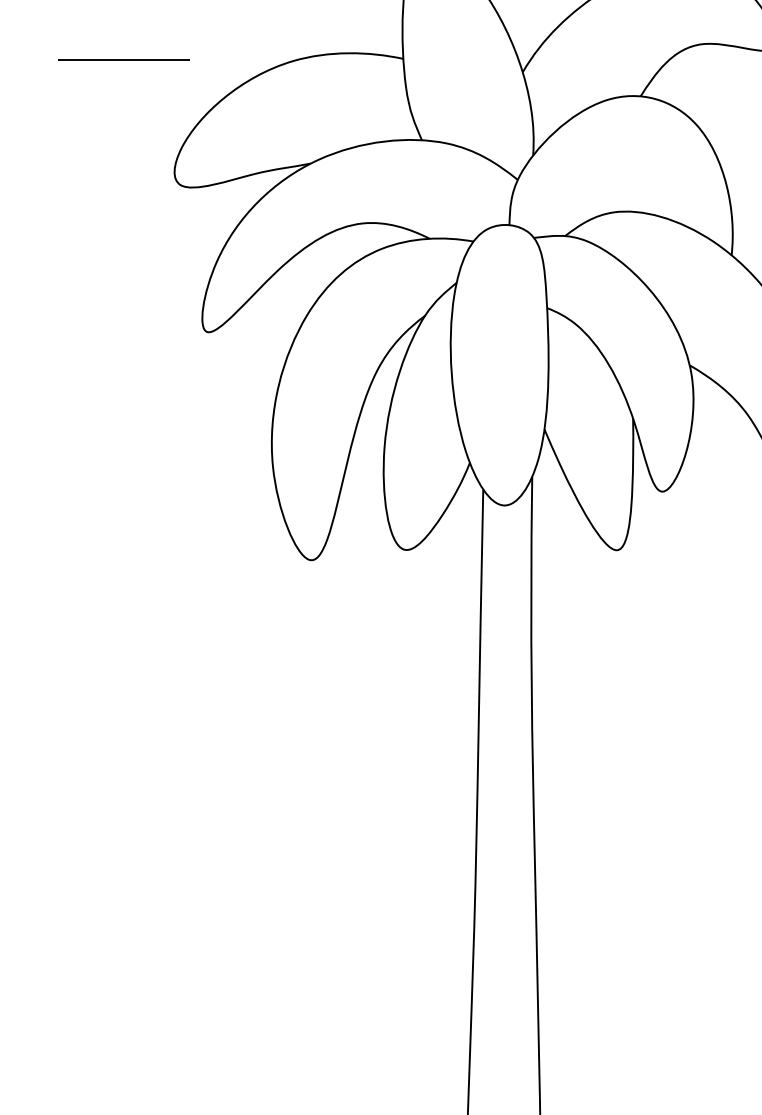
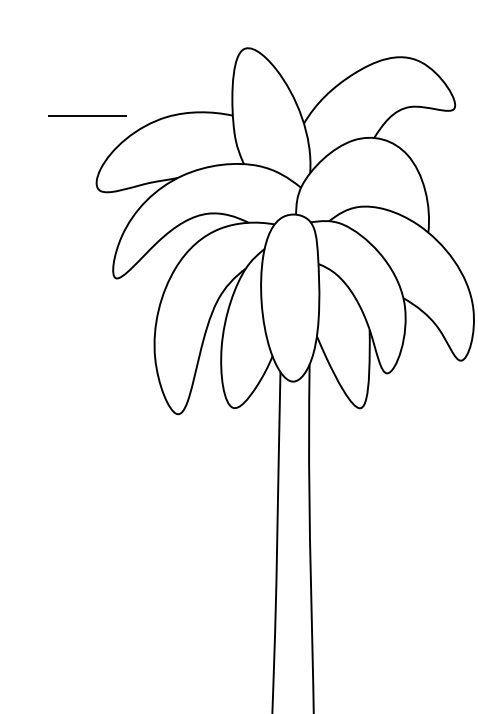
line: (123, 58) -> (87, 115), moved

